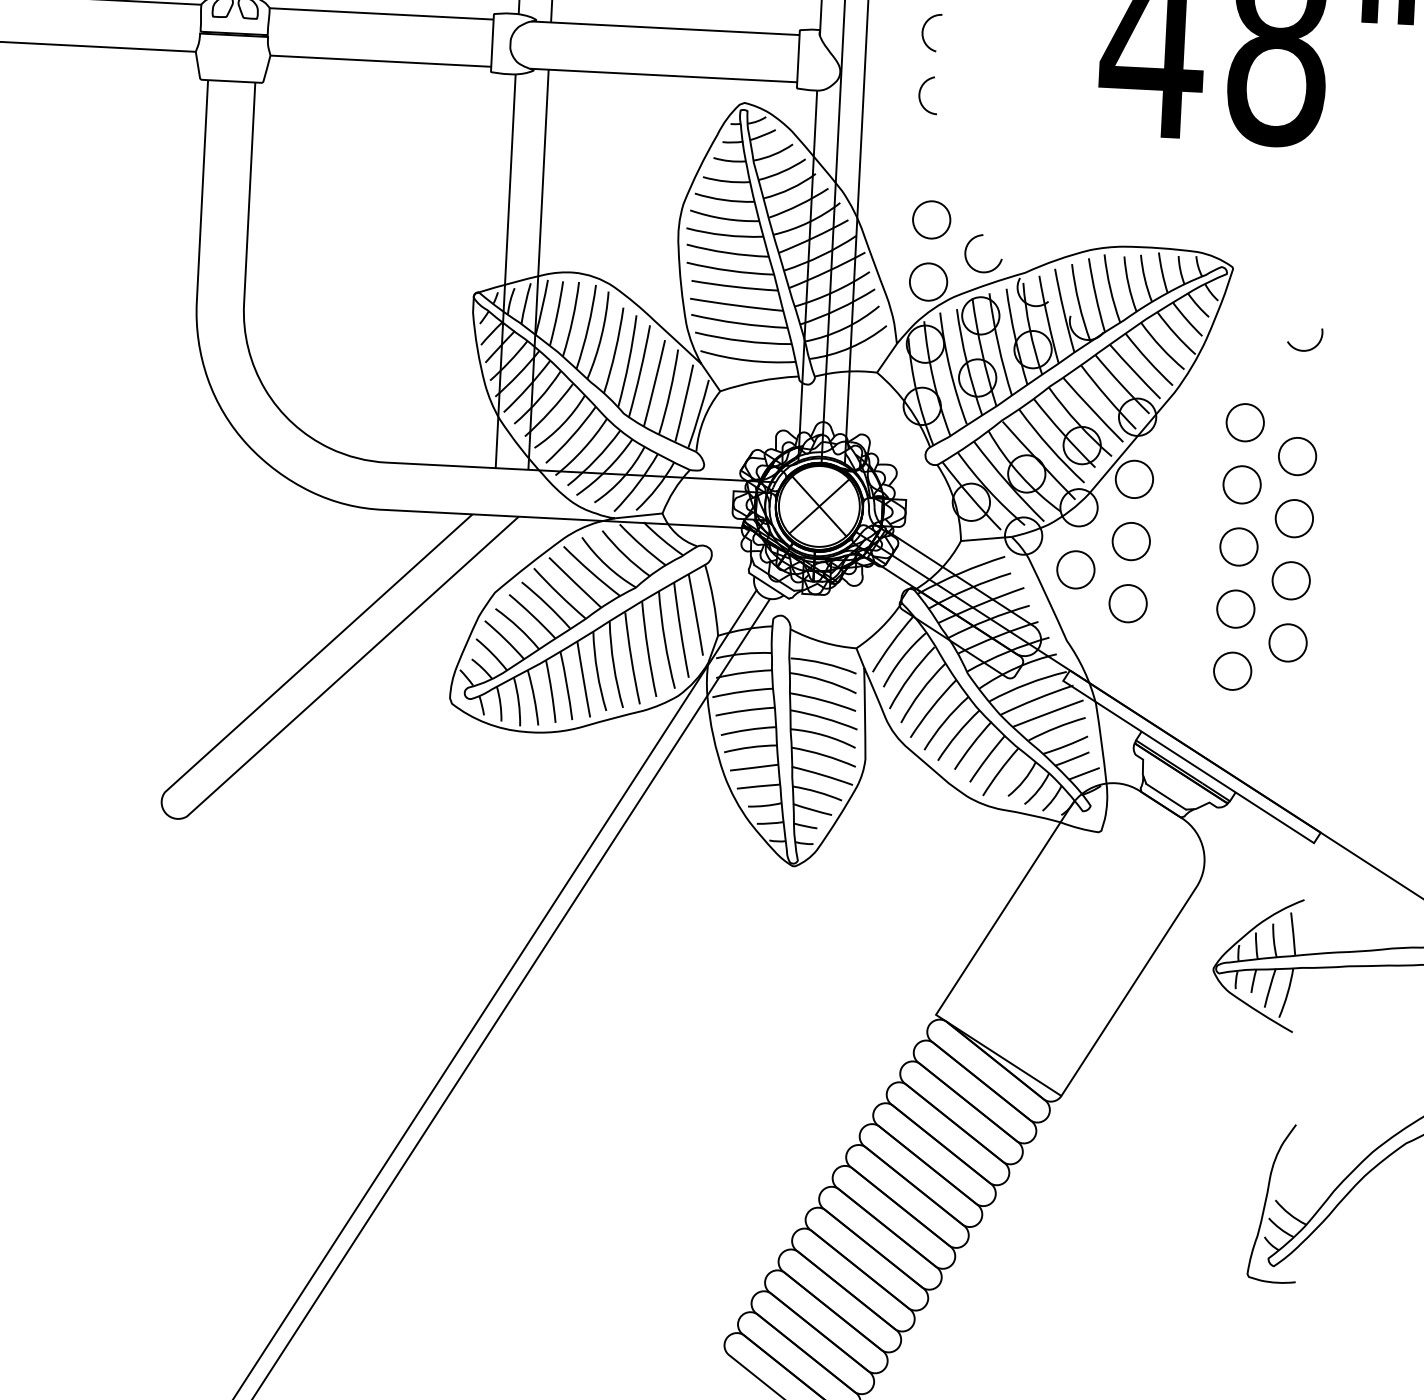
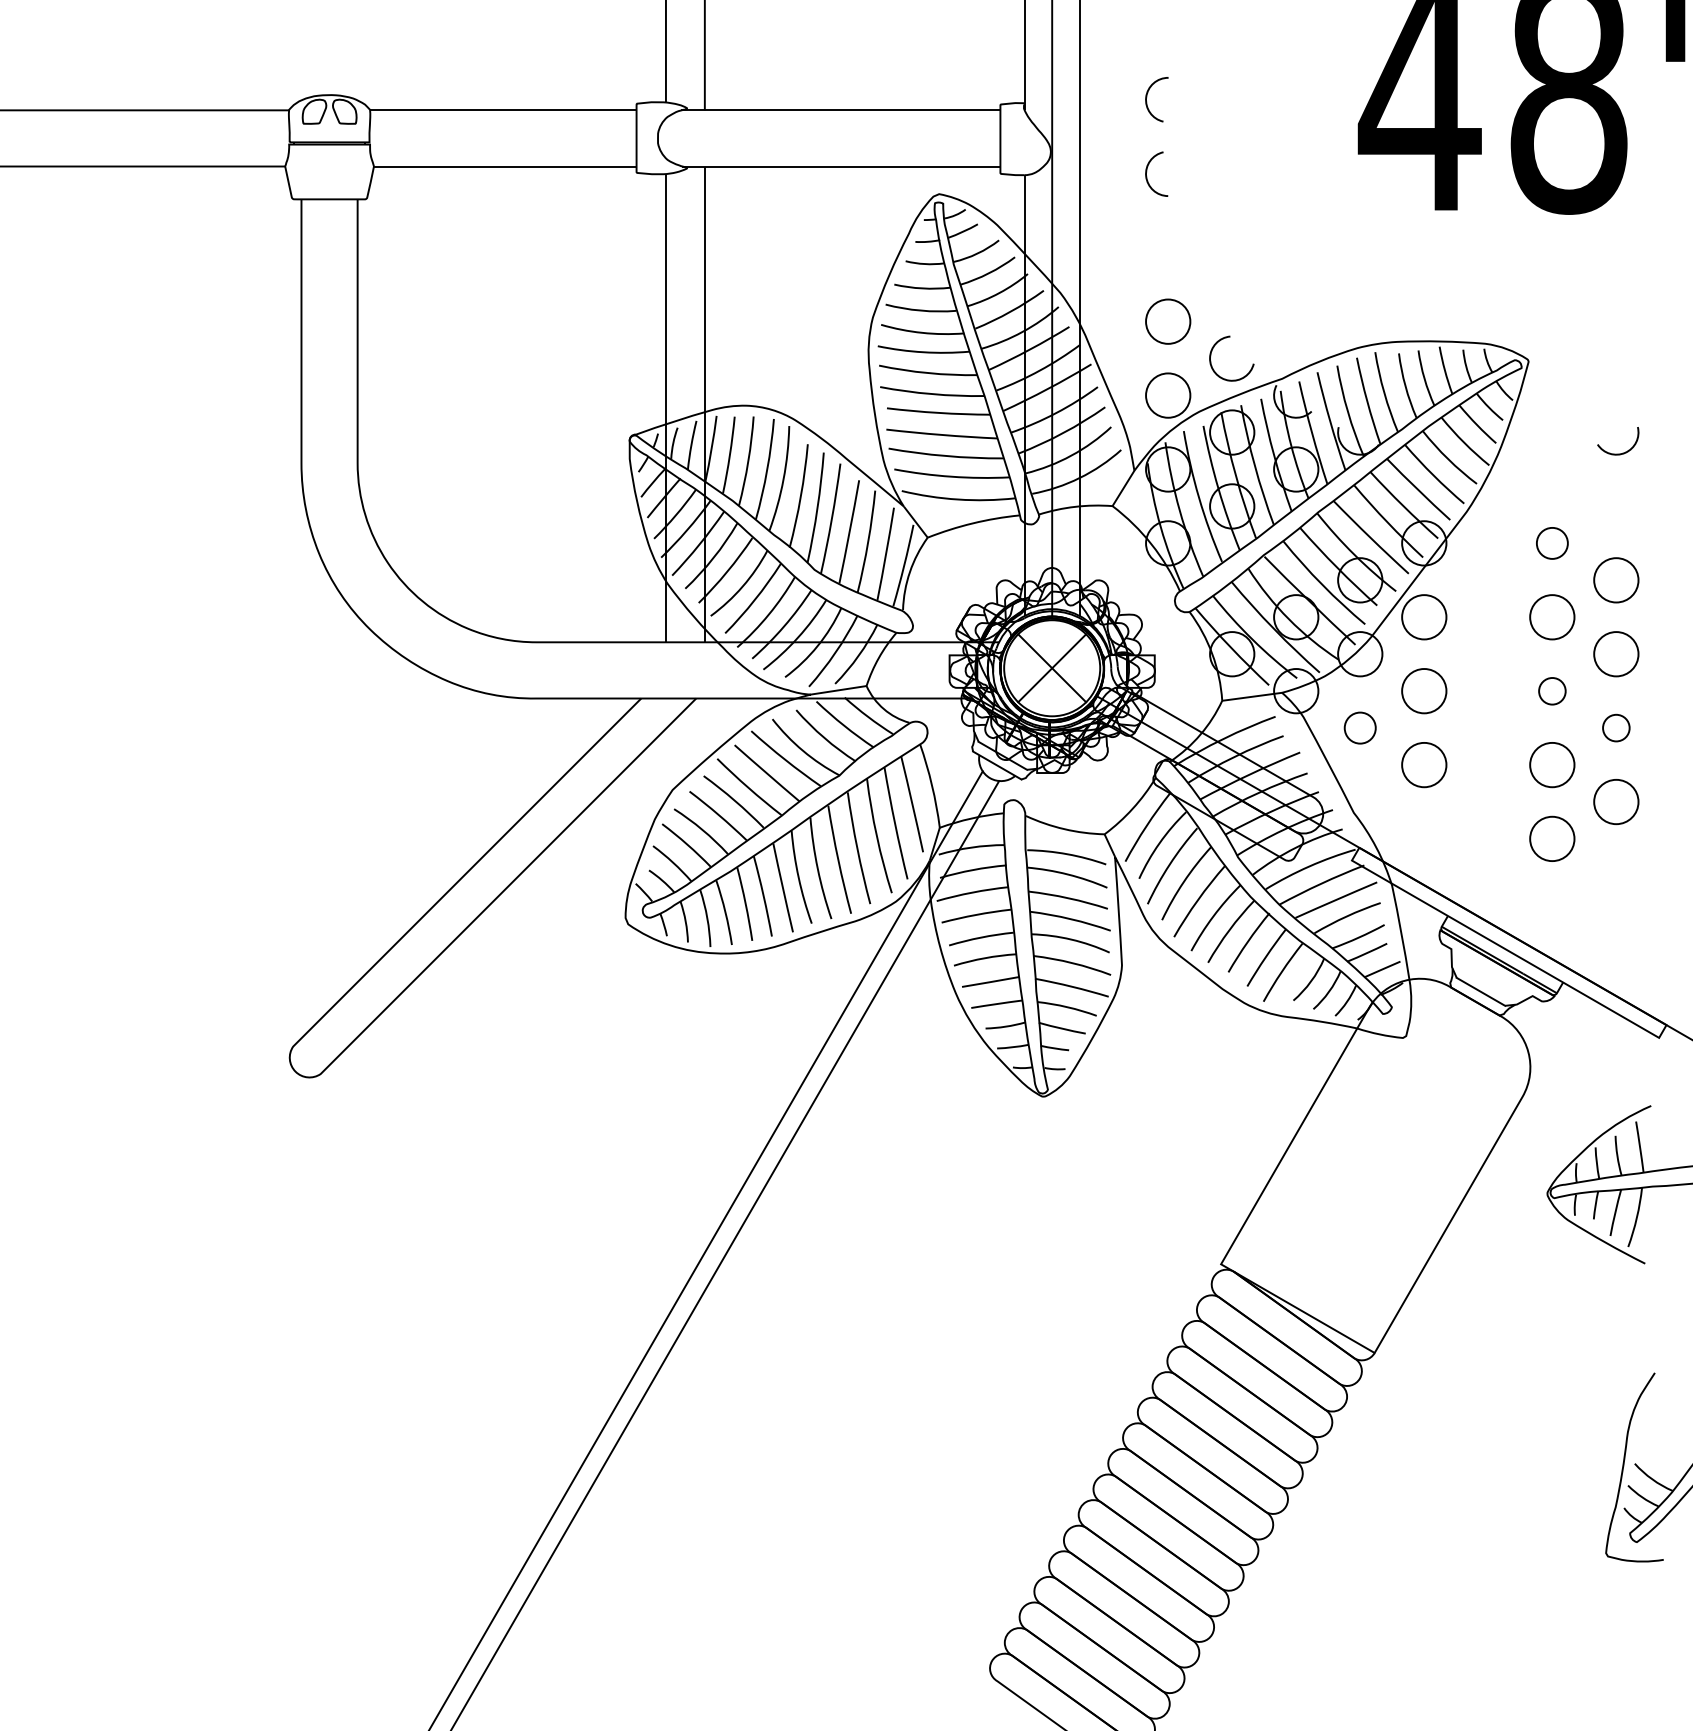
circle: (1245, 422) -> (1552, 543), size x0.7
circle: (1239, 547) -> (1552, 691), size x0.6
circle: (1076, 569) -> (1360, 727), size x0.7
circle: (1291, 580) -> (1616, 727), size x0.6

